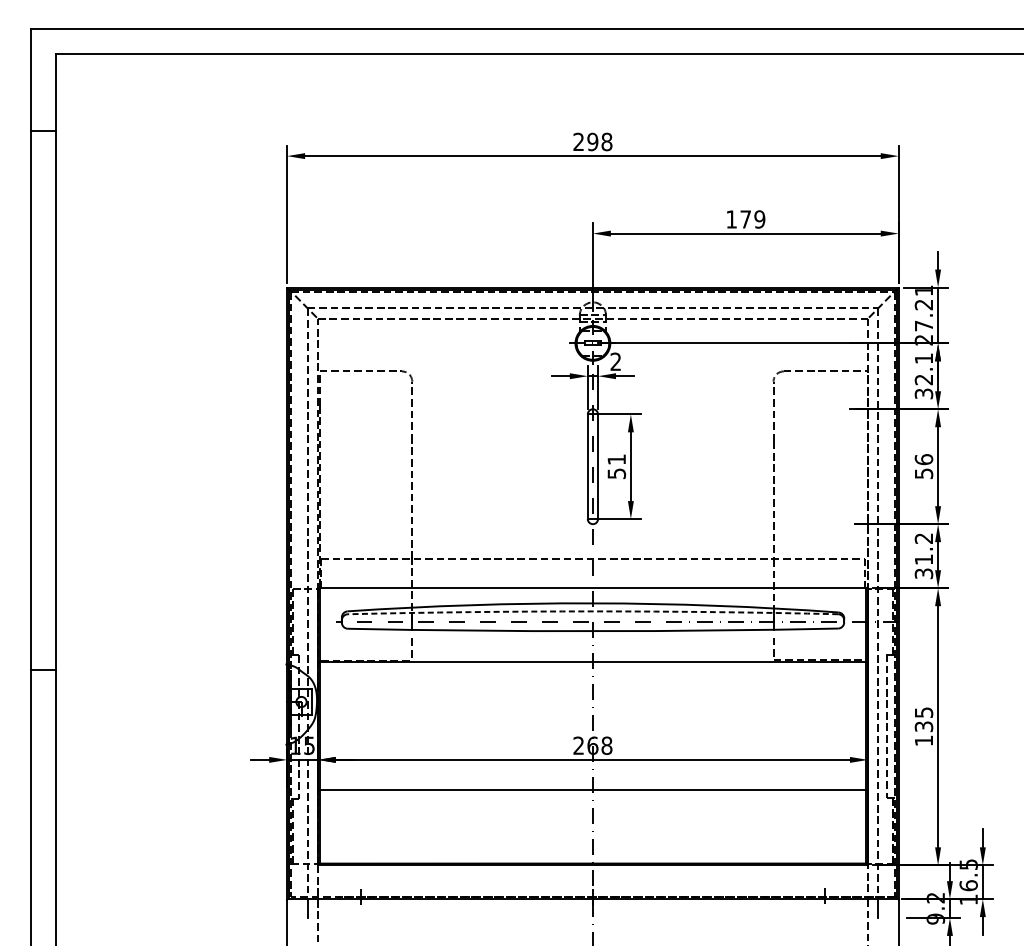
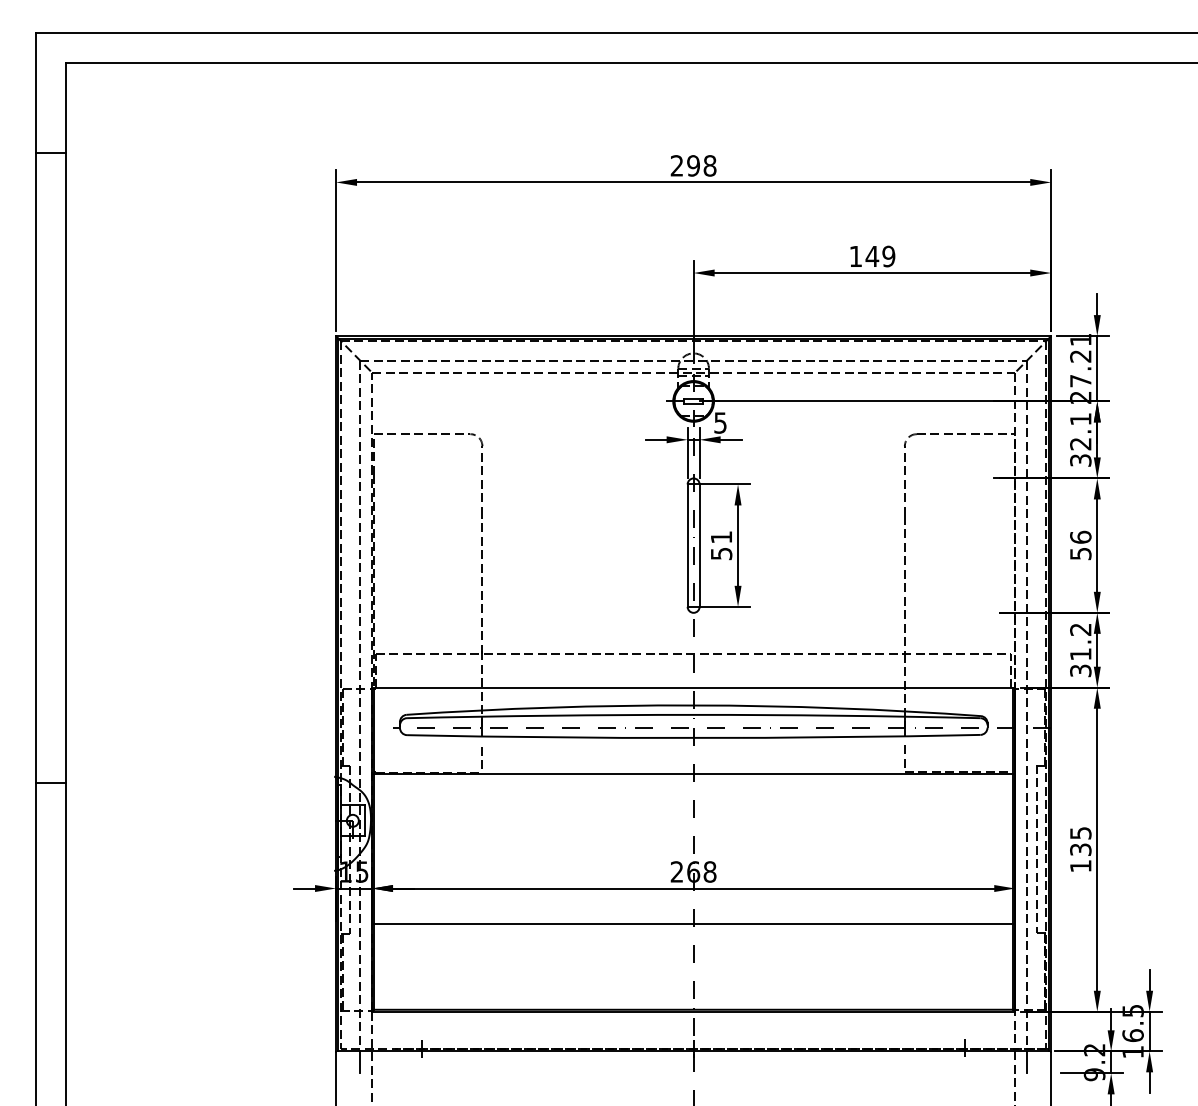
text: (745, 219) -> (872, 256), 179 -> 149
text: (615, 361) -> (720, 422), 2 -> 5
arc: (592, 611) -> (693, 714), dashed -> solid

